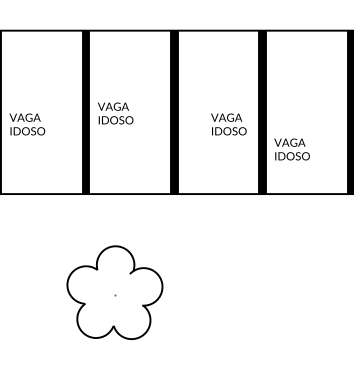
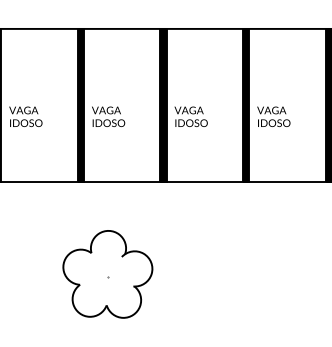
text: (115, 113) -> (108, 116), moved
text: (228, 124) -> (190, 116), moved
text: (291, 149) -> (273, 116), moved

